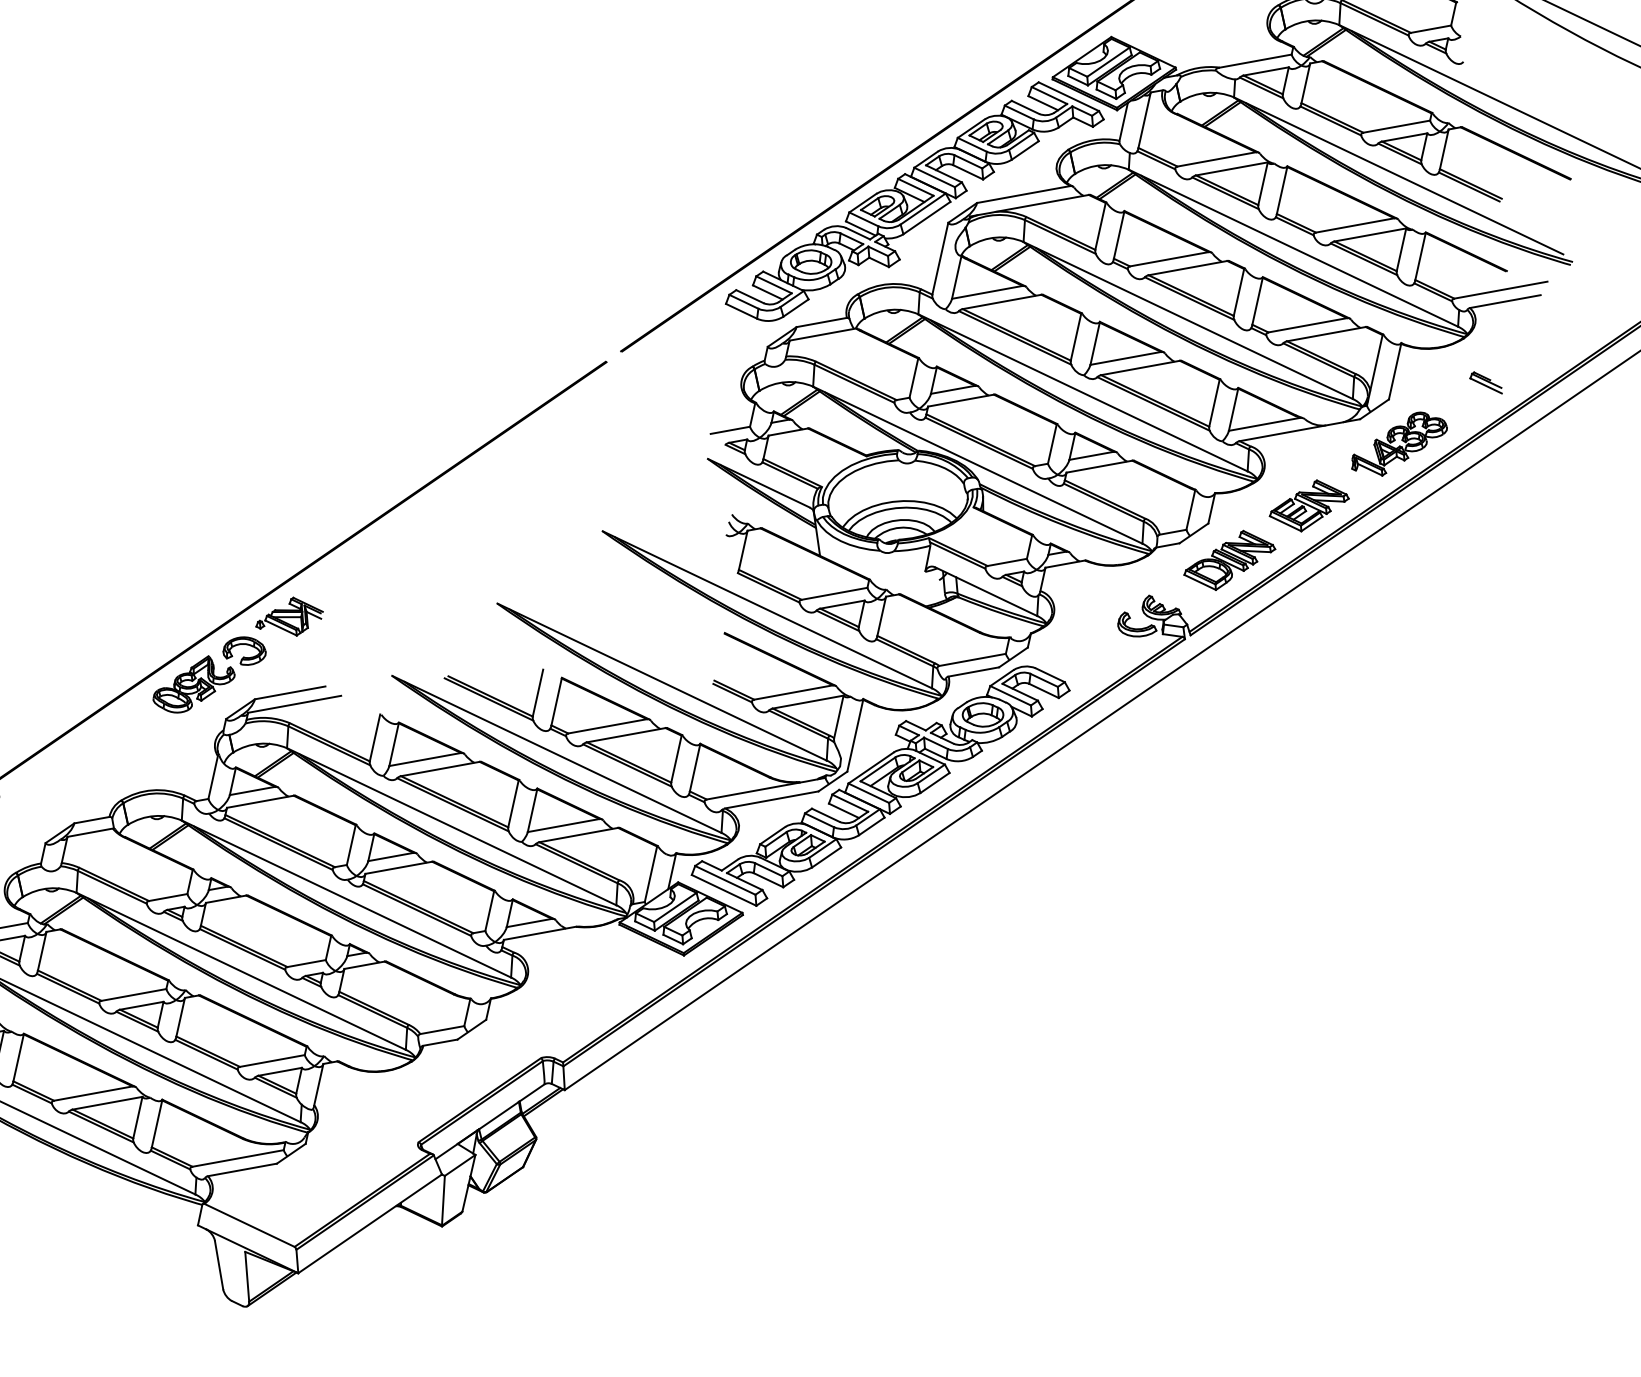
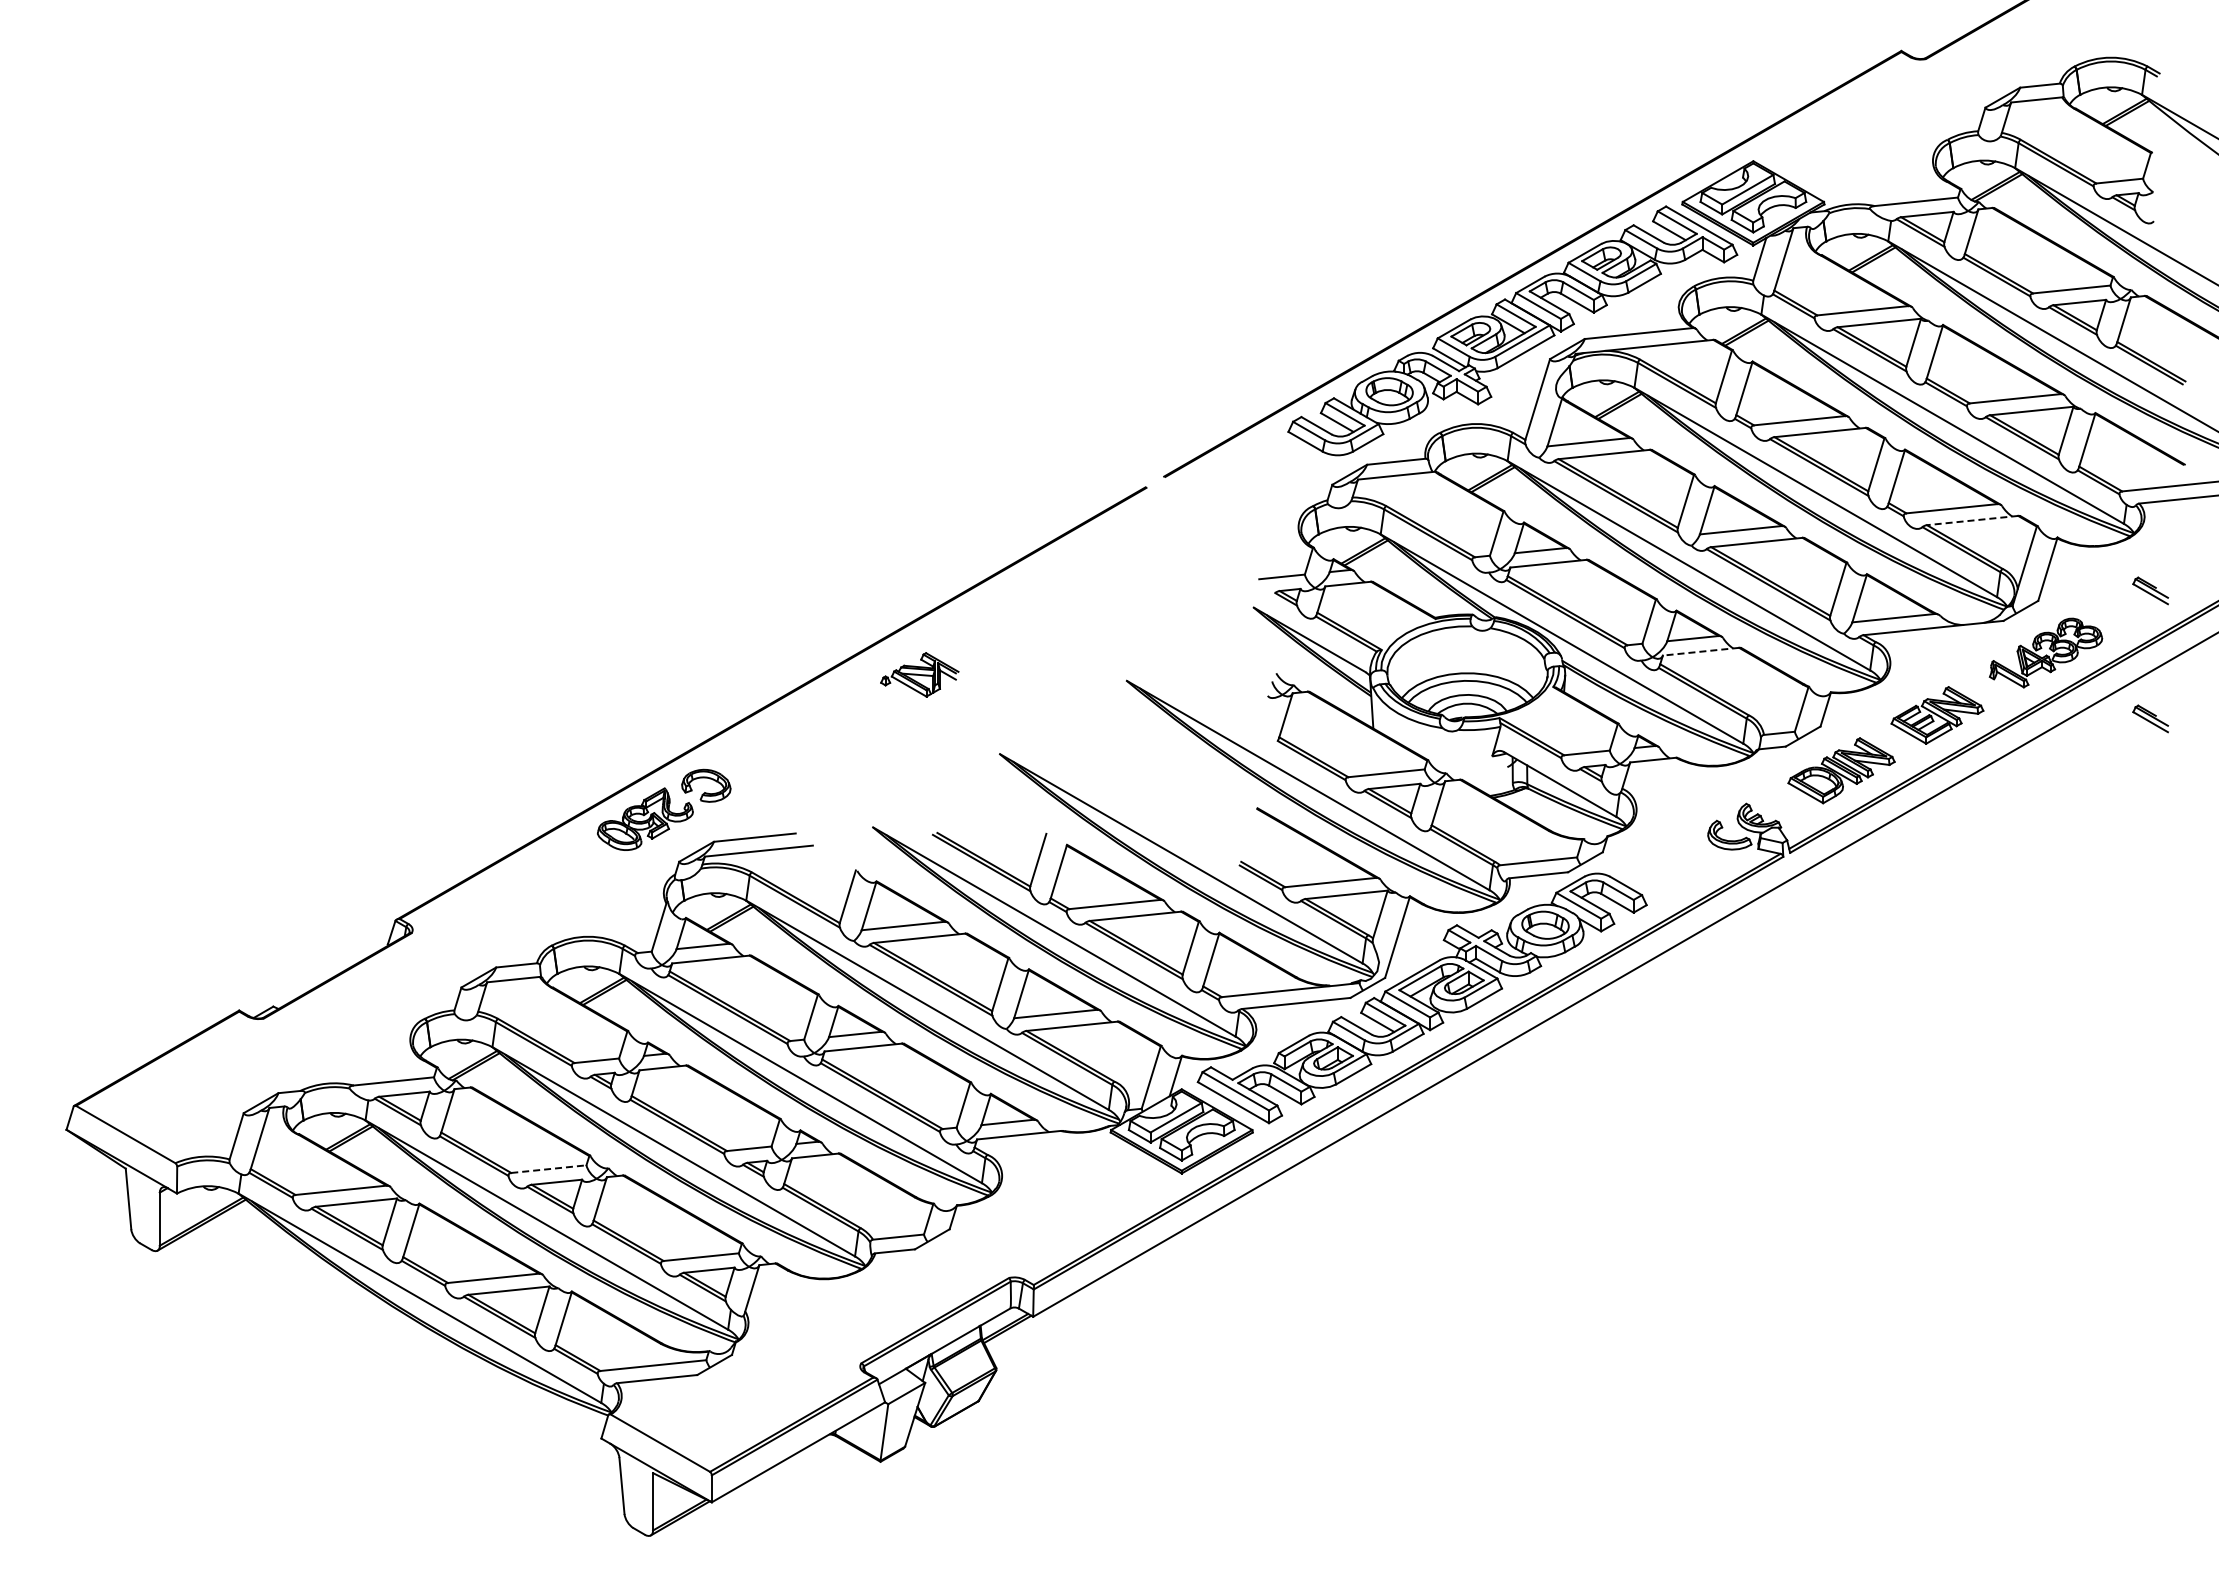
line: (1326, 334) -> (1972, 520), solid -> dashed
line: (1098, 466) -> (1700, 651), solid -> dashed
part: (1494, 493) -> (2150, 718), added
part: (289, 616) -> (919, 674), moved
line: (133, 995) -> (548, 1169), solid -> dashed

